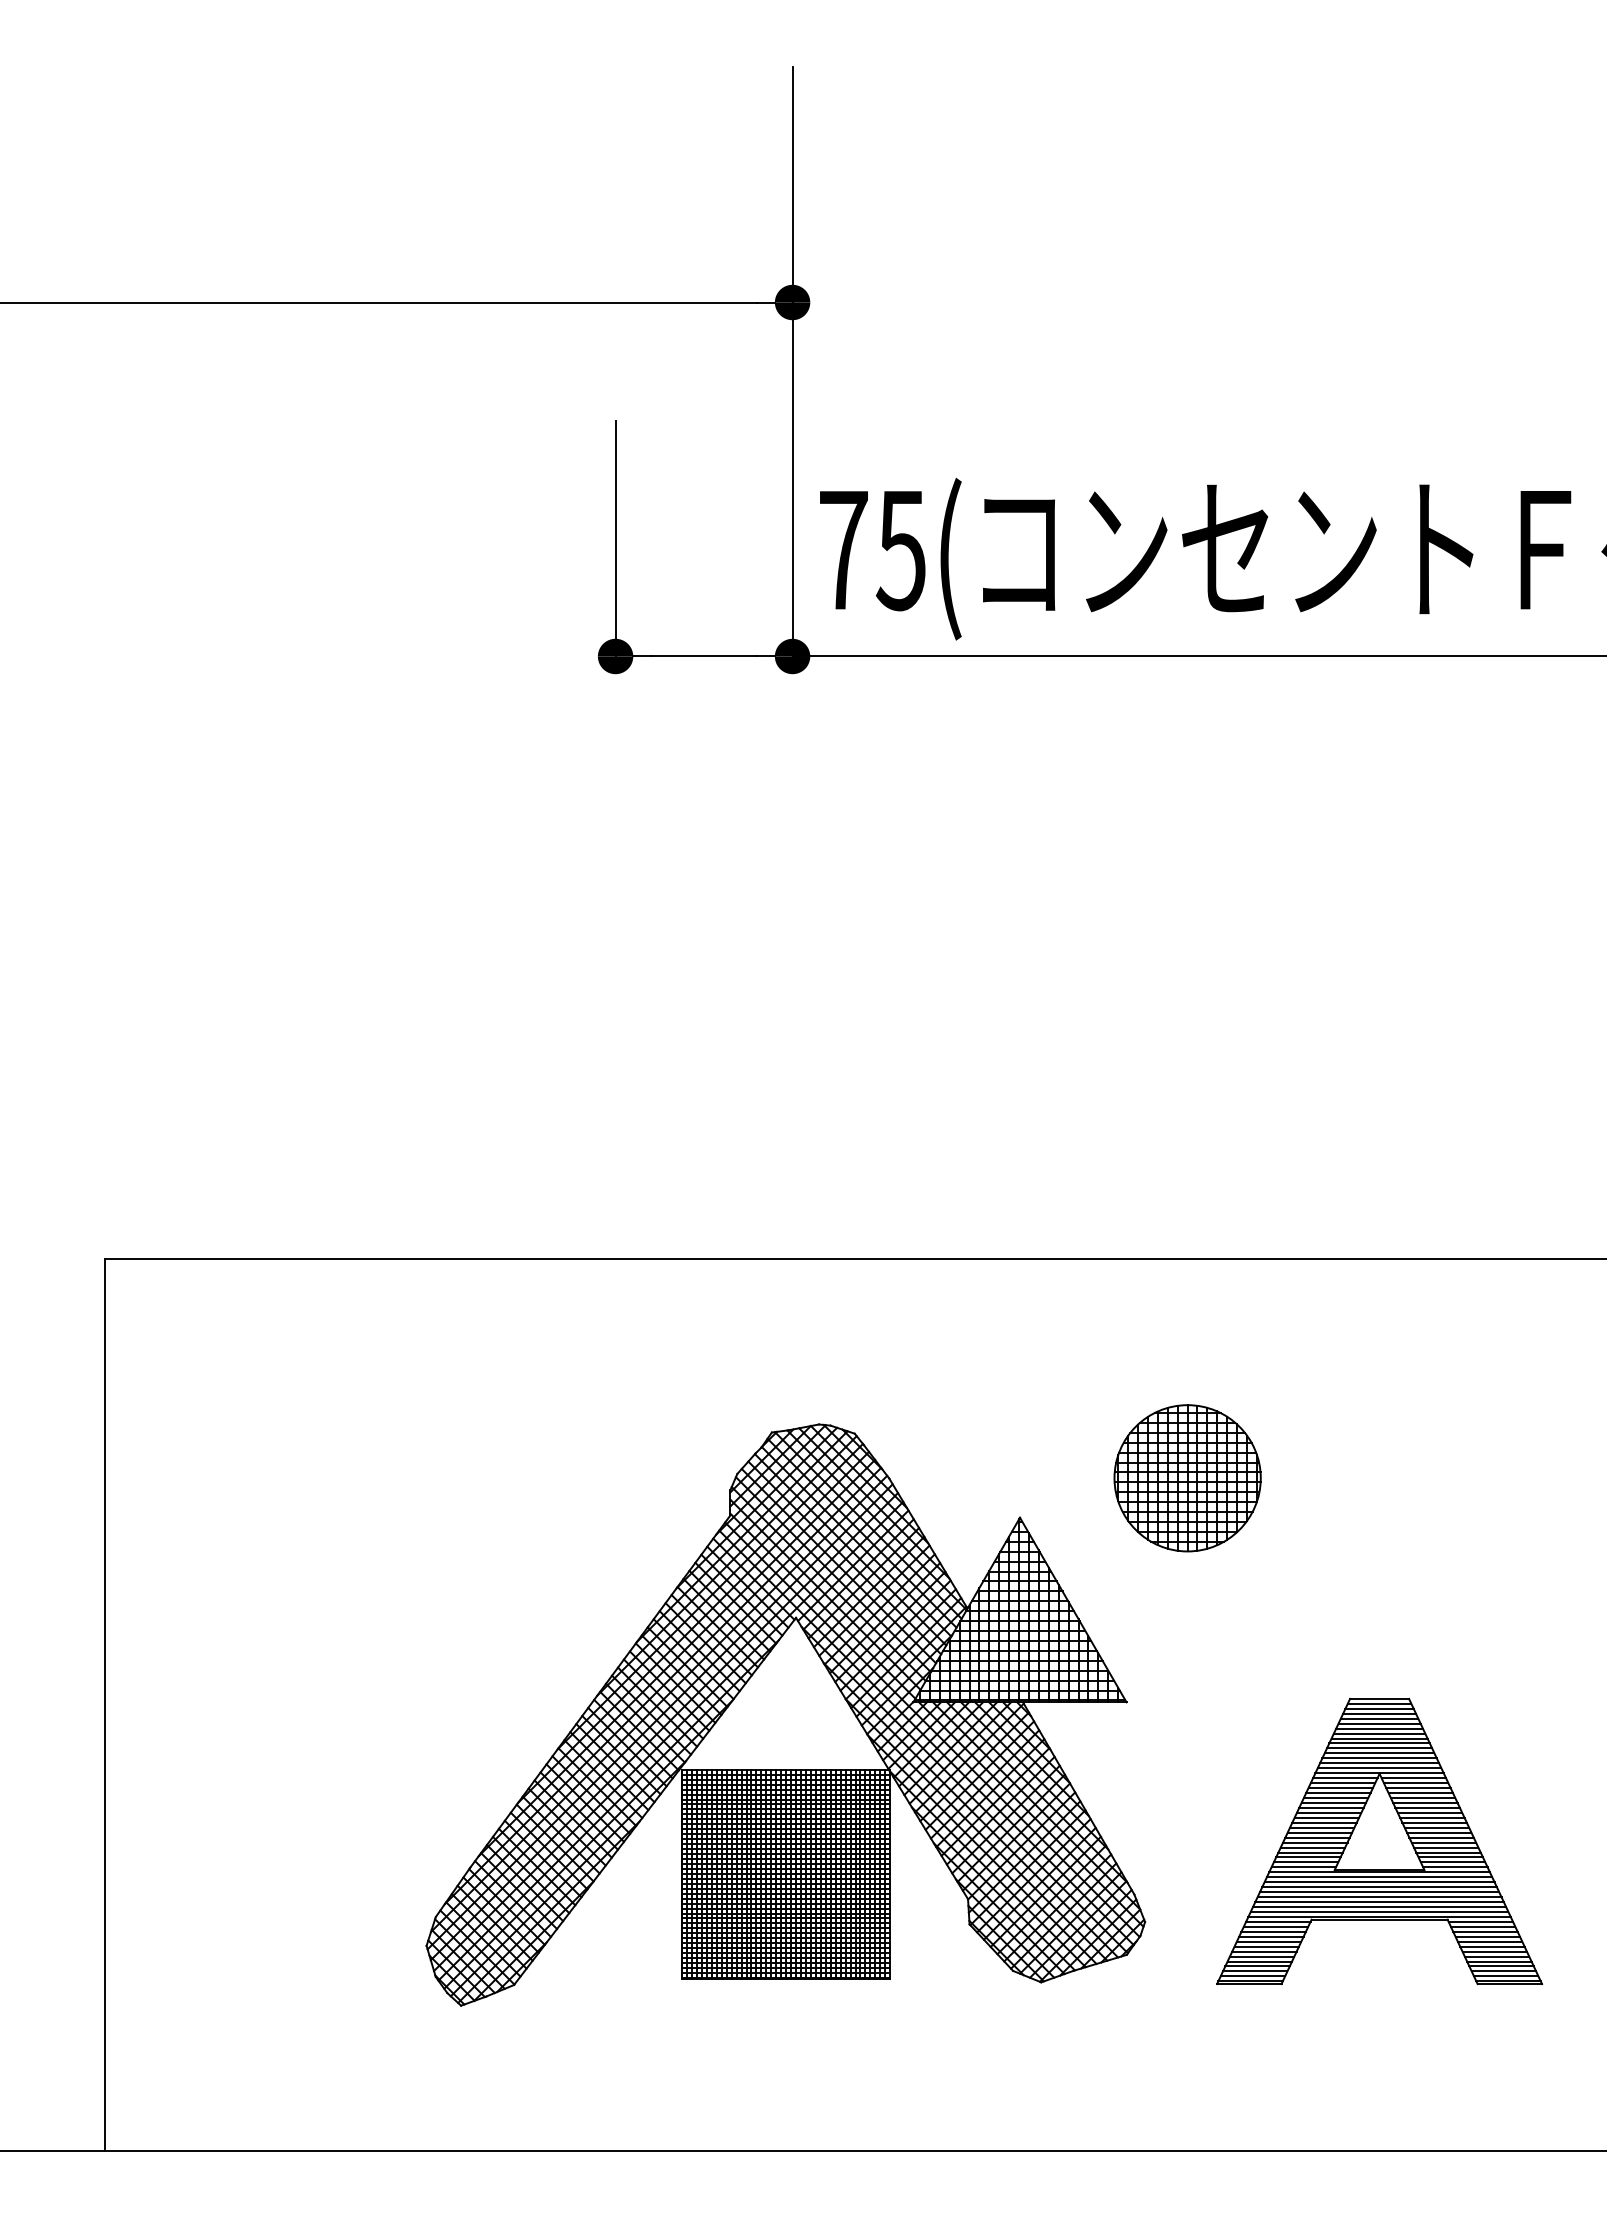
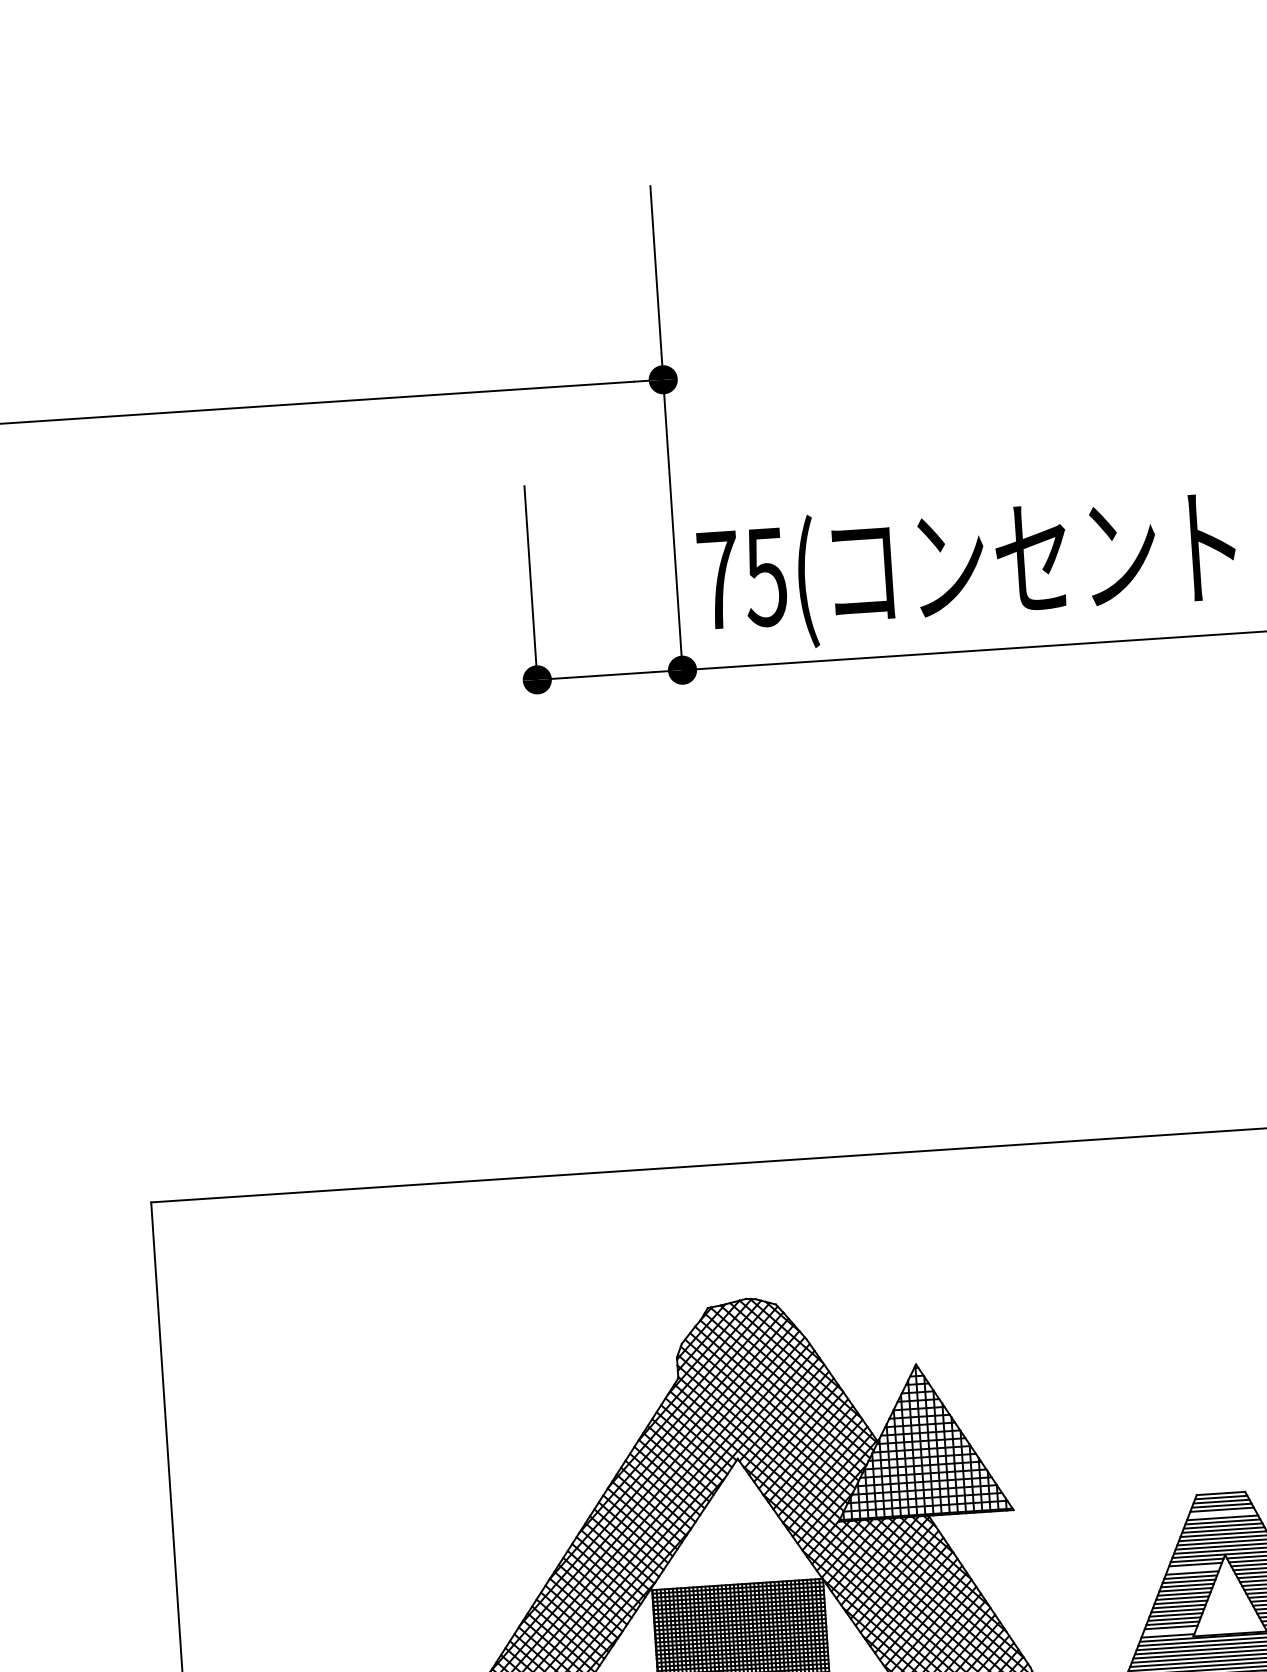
part: (1187, 1478) -> (1051, 1323), removed
line: (1379, 1723) -> (1222, 1513), removed
line: (1340, 1788) -> (1193, 1569), removed
line: (1305, 1862) -> (1169, 1631), removed

